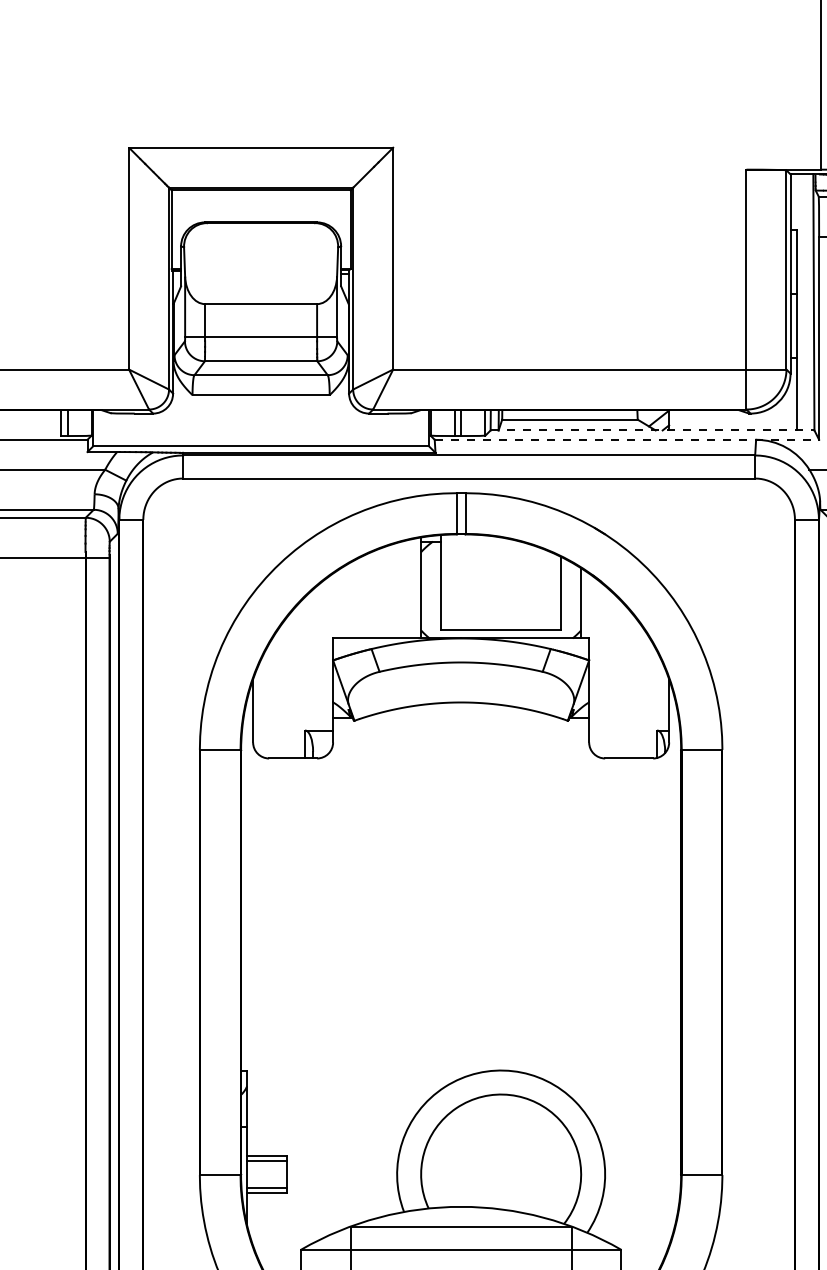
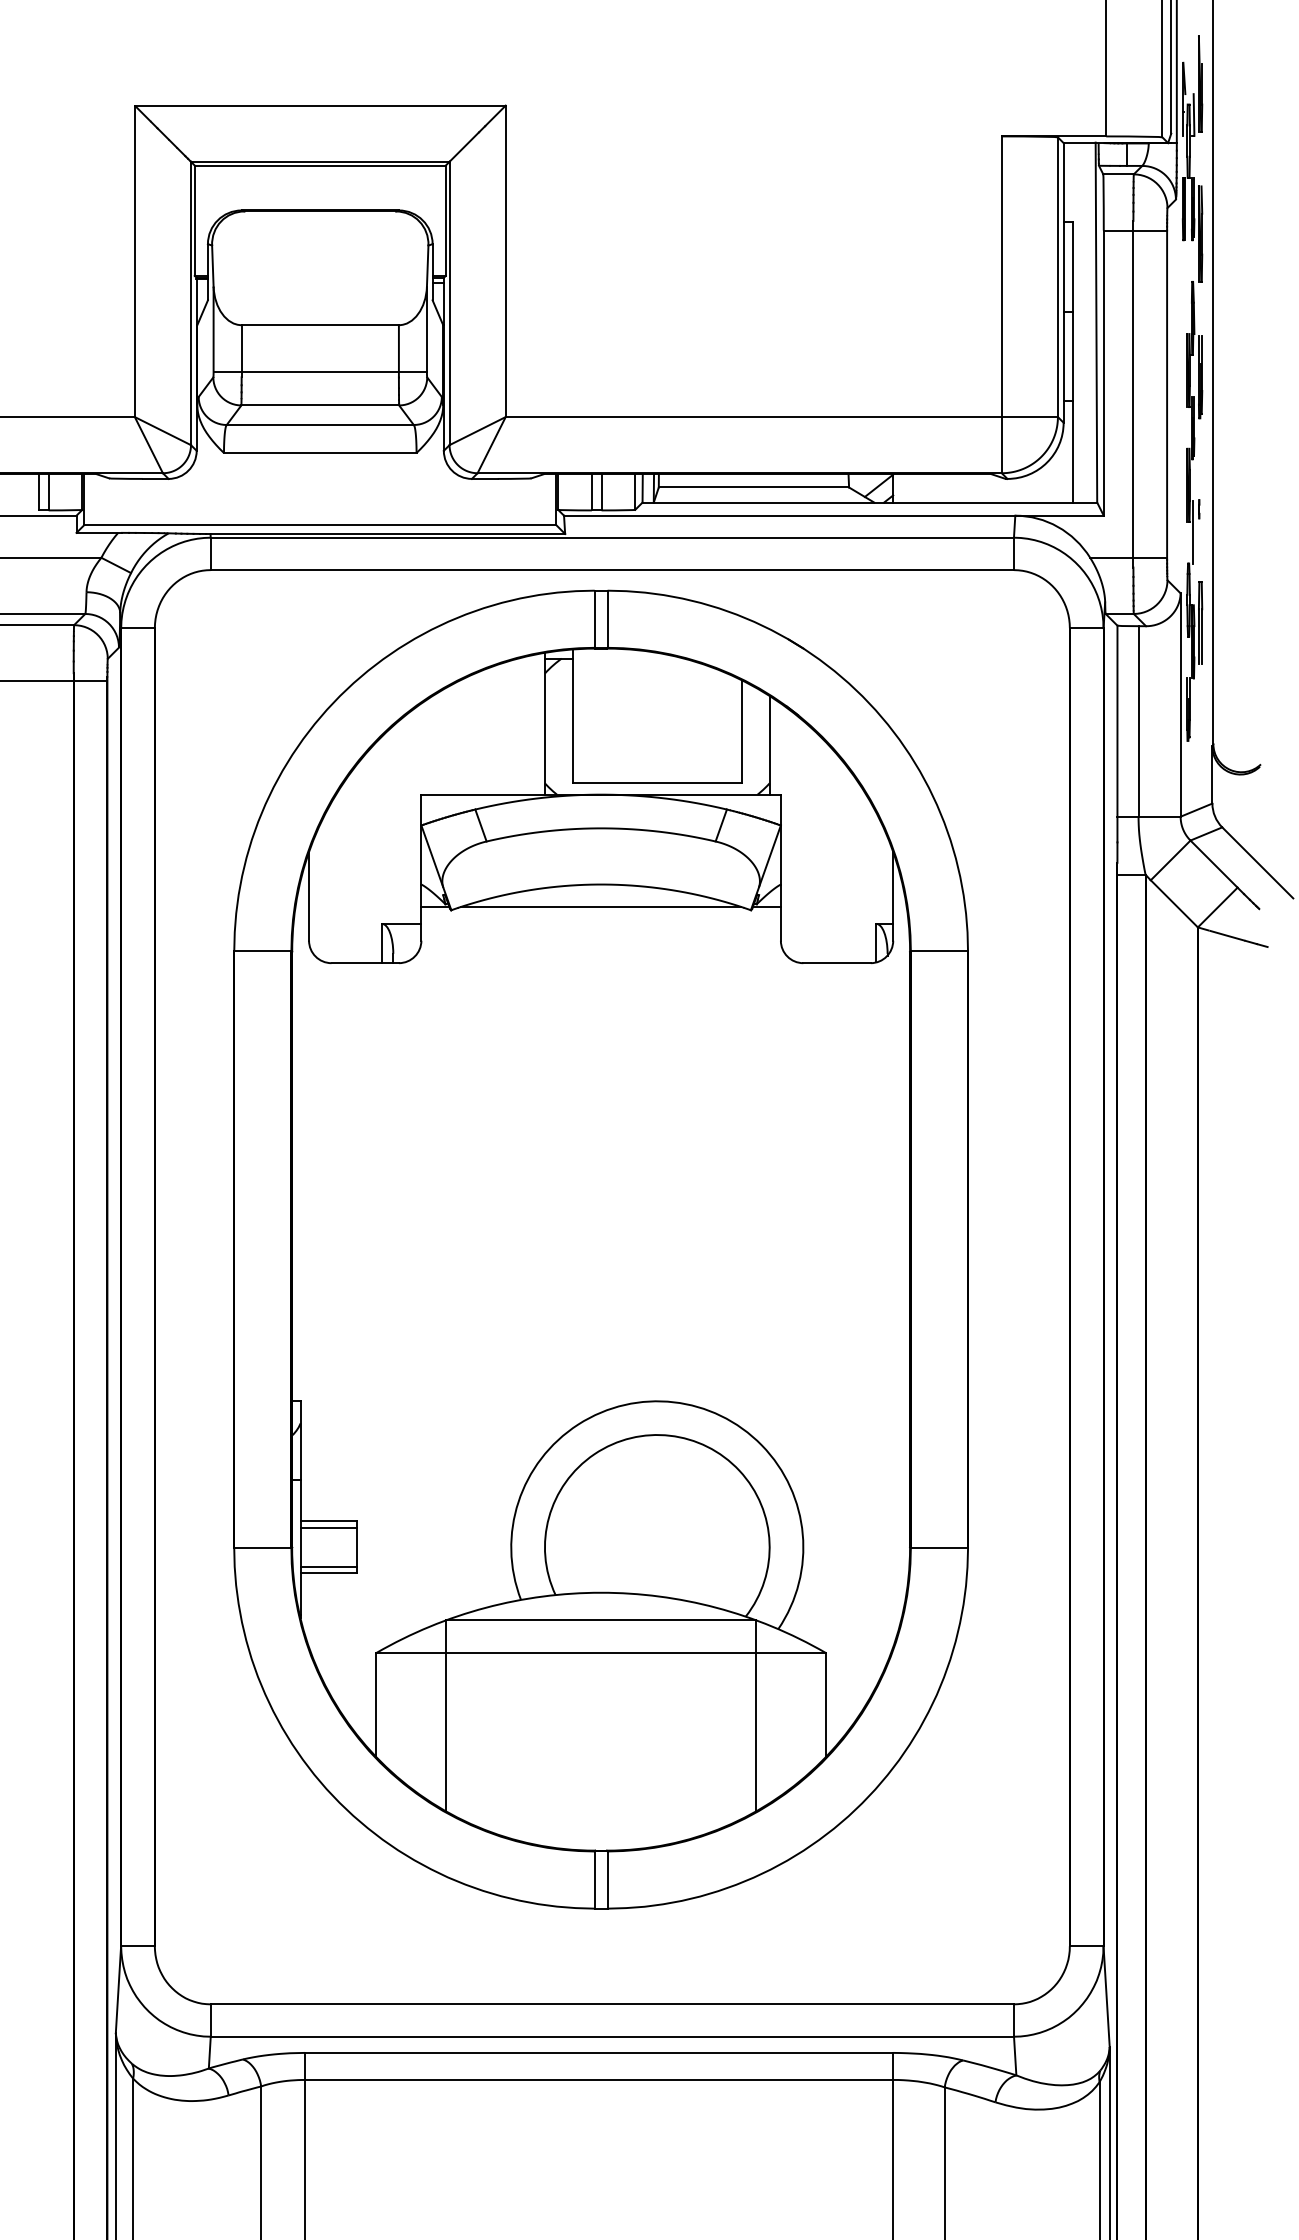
line: (652, 430) -> (870, 502), dashed -> solid
line: (626, 439) -> (833, 515), dashed -> solid
line: (460, 718) -> (600, 907), added

